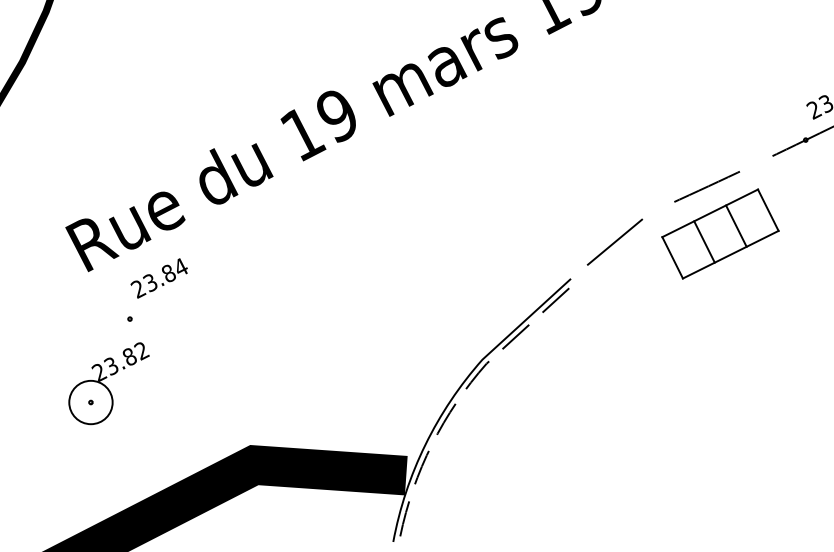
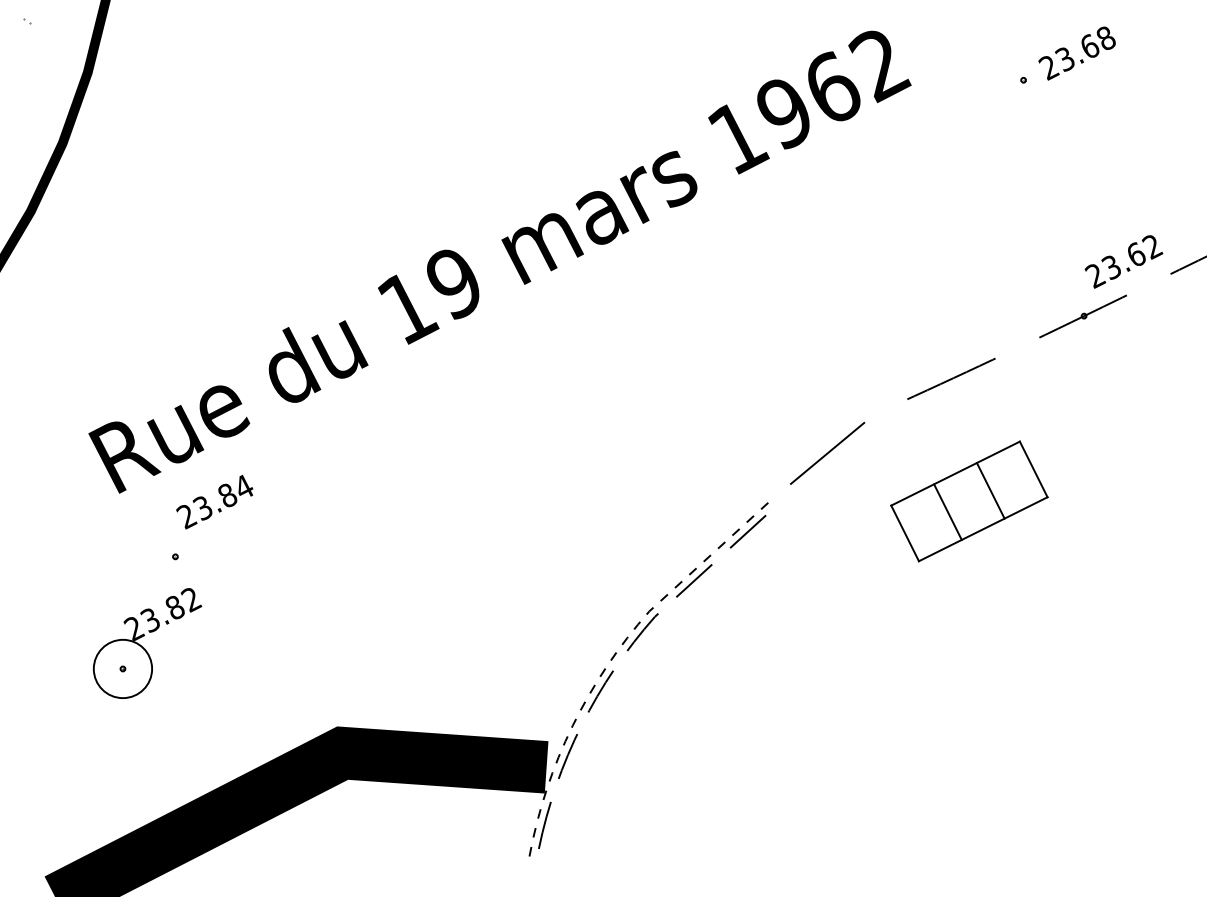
part: (720, 234) -> (969, 501), moved
line: (452, 397) -> (609, 662), solid -> dashed

